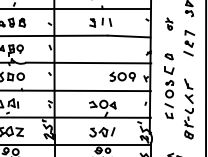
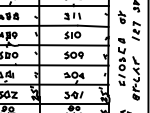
part: (169, 23) -> (122, 16), size x1.43
part: (100, 49) -> (72, 35), added
part: (122, 76) -> (73, 55), moved

